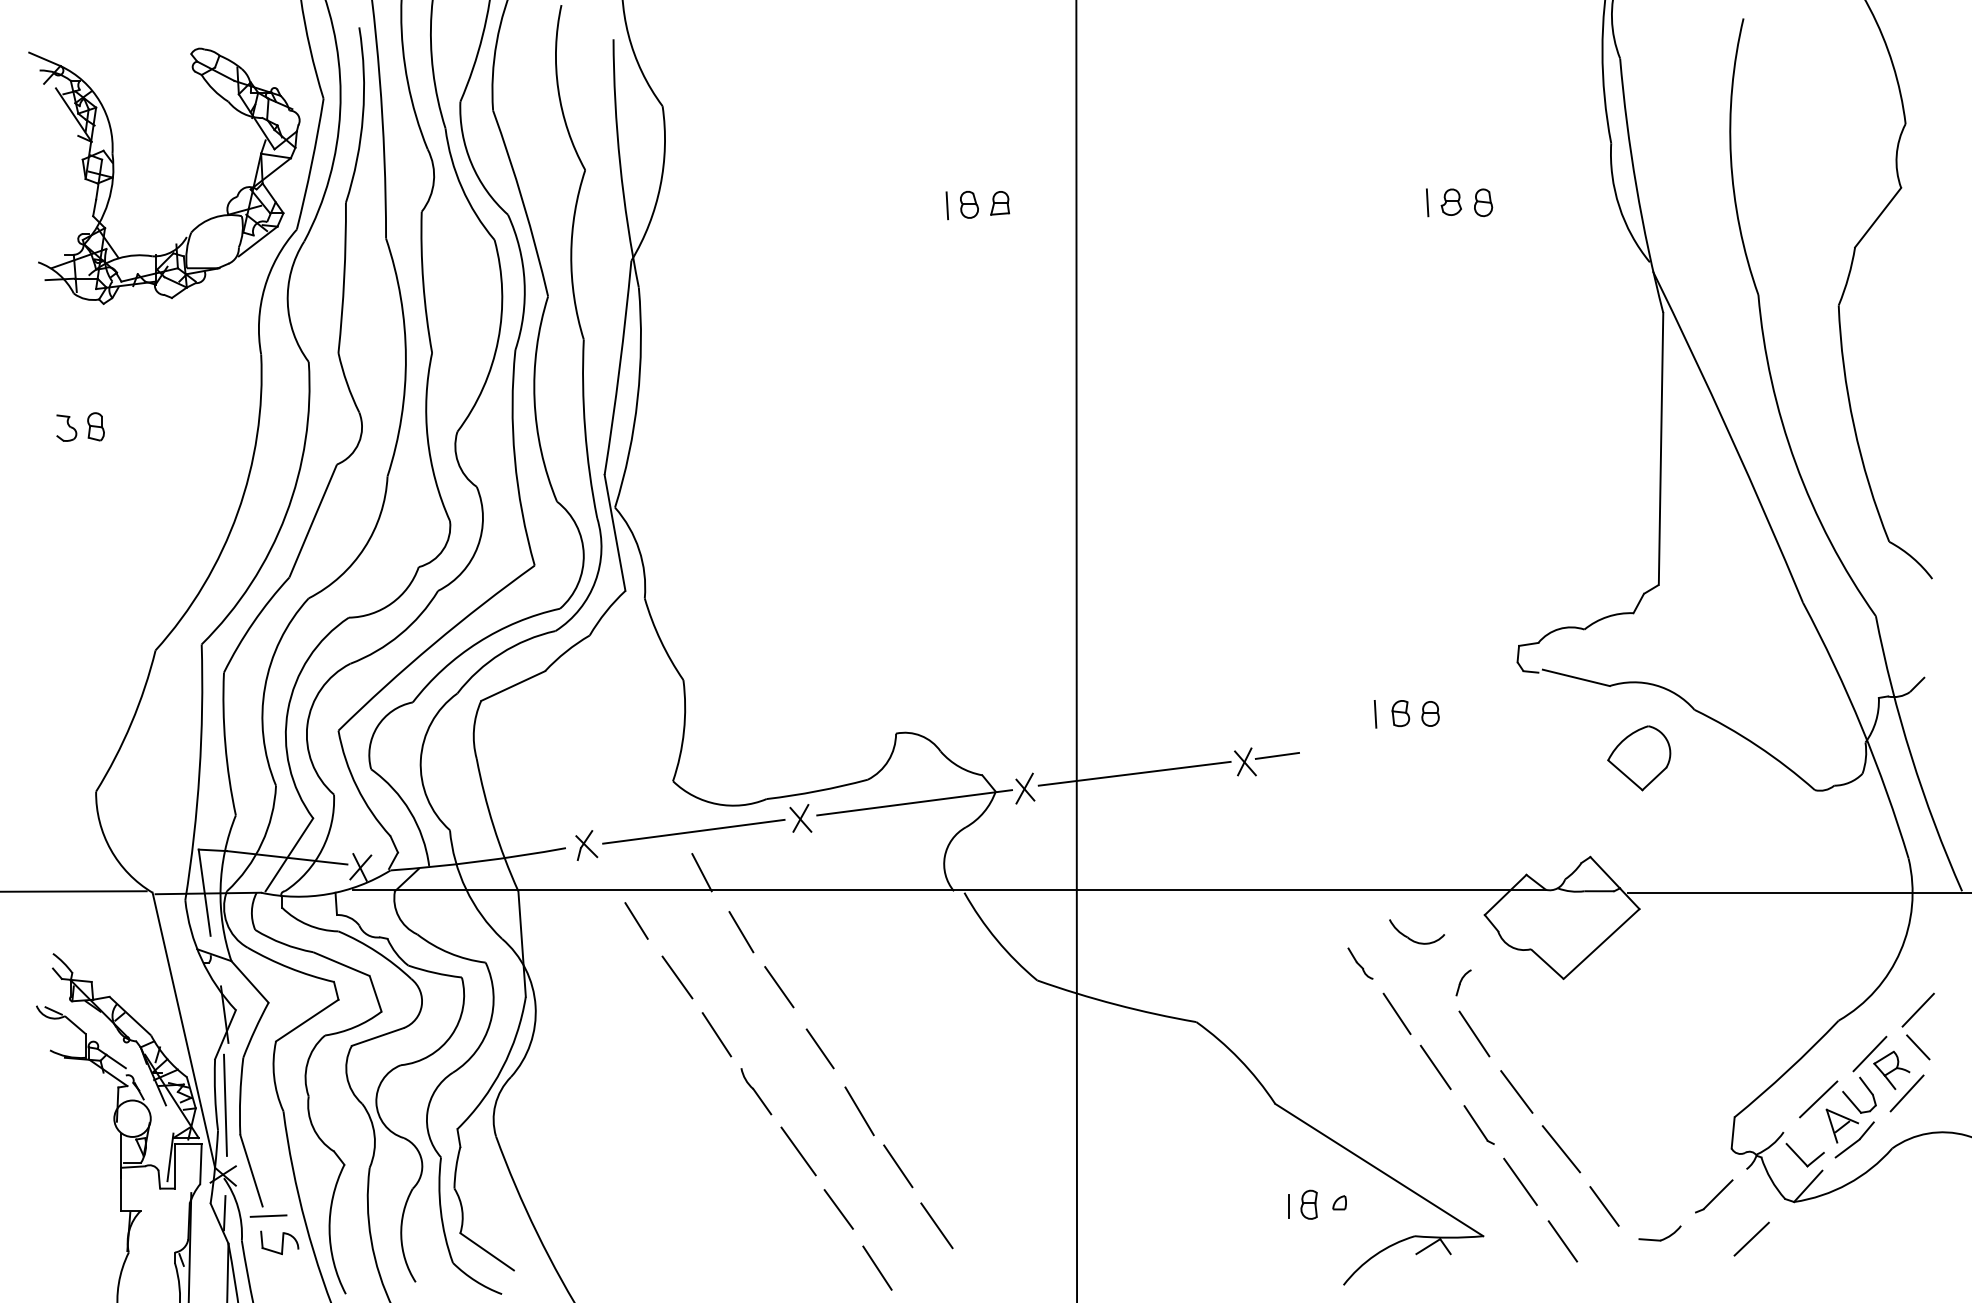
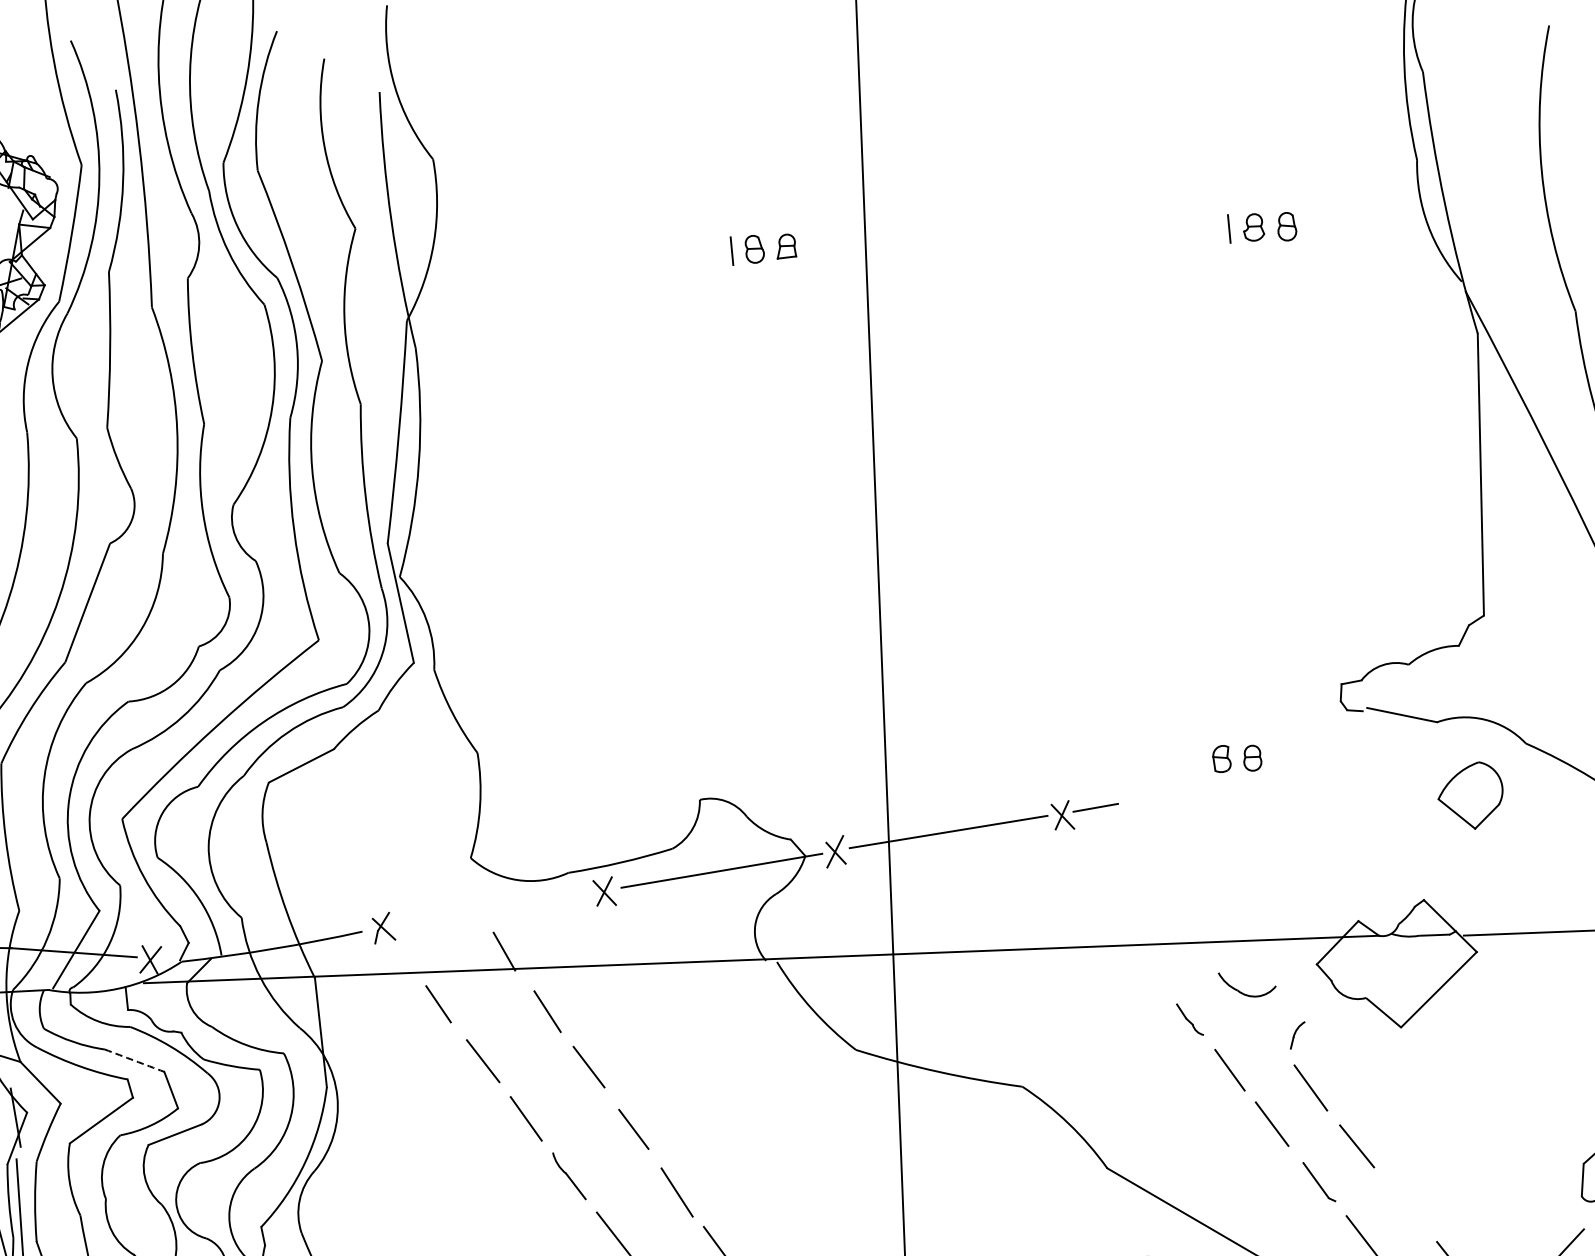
line: (1375, 713) -> (1195, 759), removed
line: (693, 831) -> (493, 909), removed
arc: (341, 964) -> (134, 1061), solid -> dashed
line: (1561, 1149) -> (1405, 1204), removed

